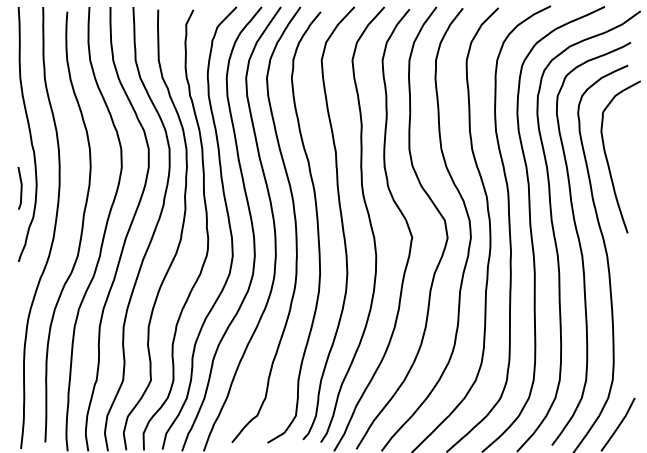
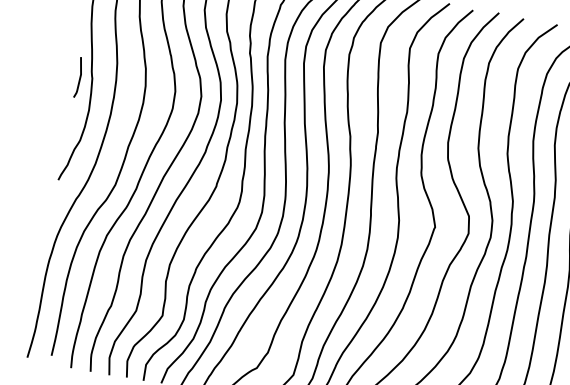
curve: (20, 188) -> (79, 77), moved

